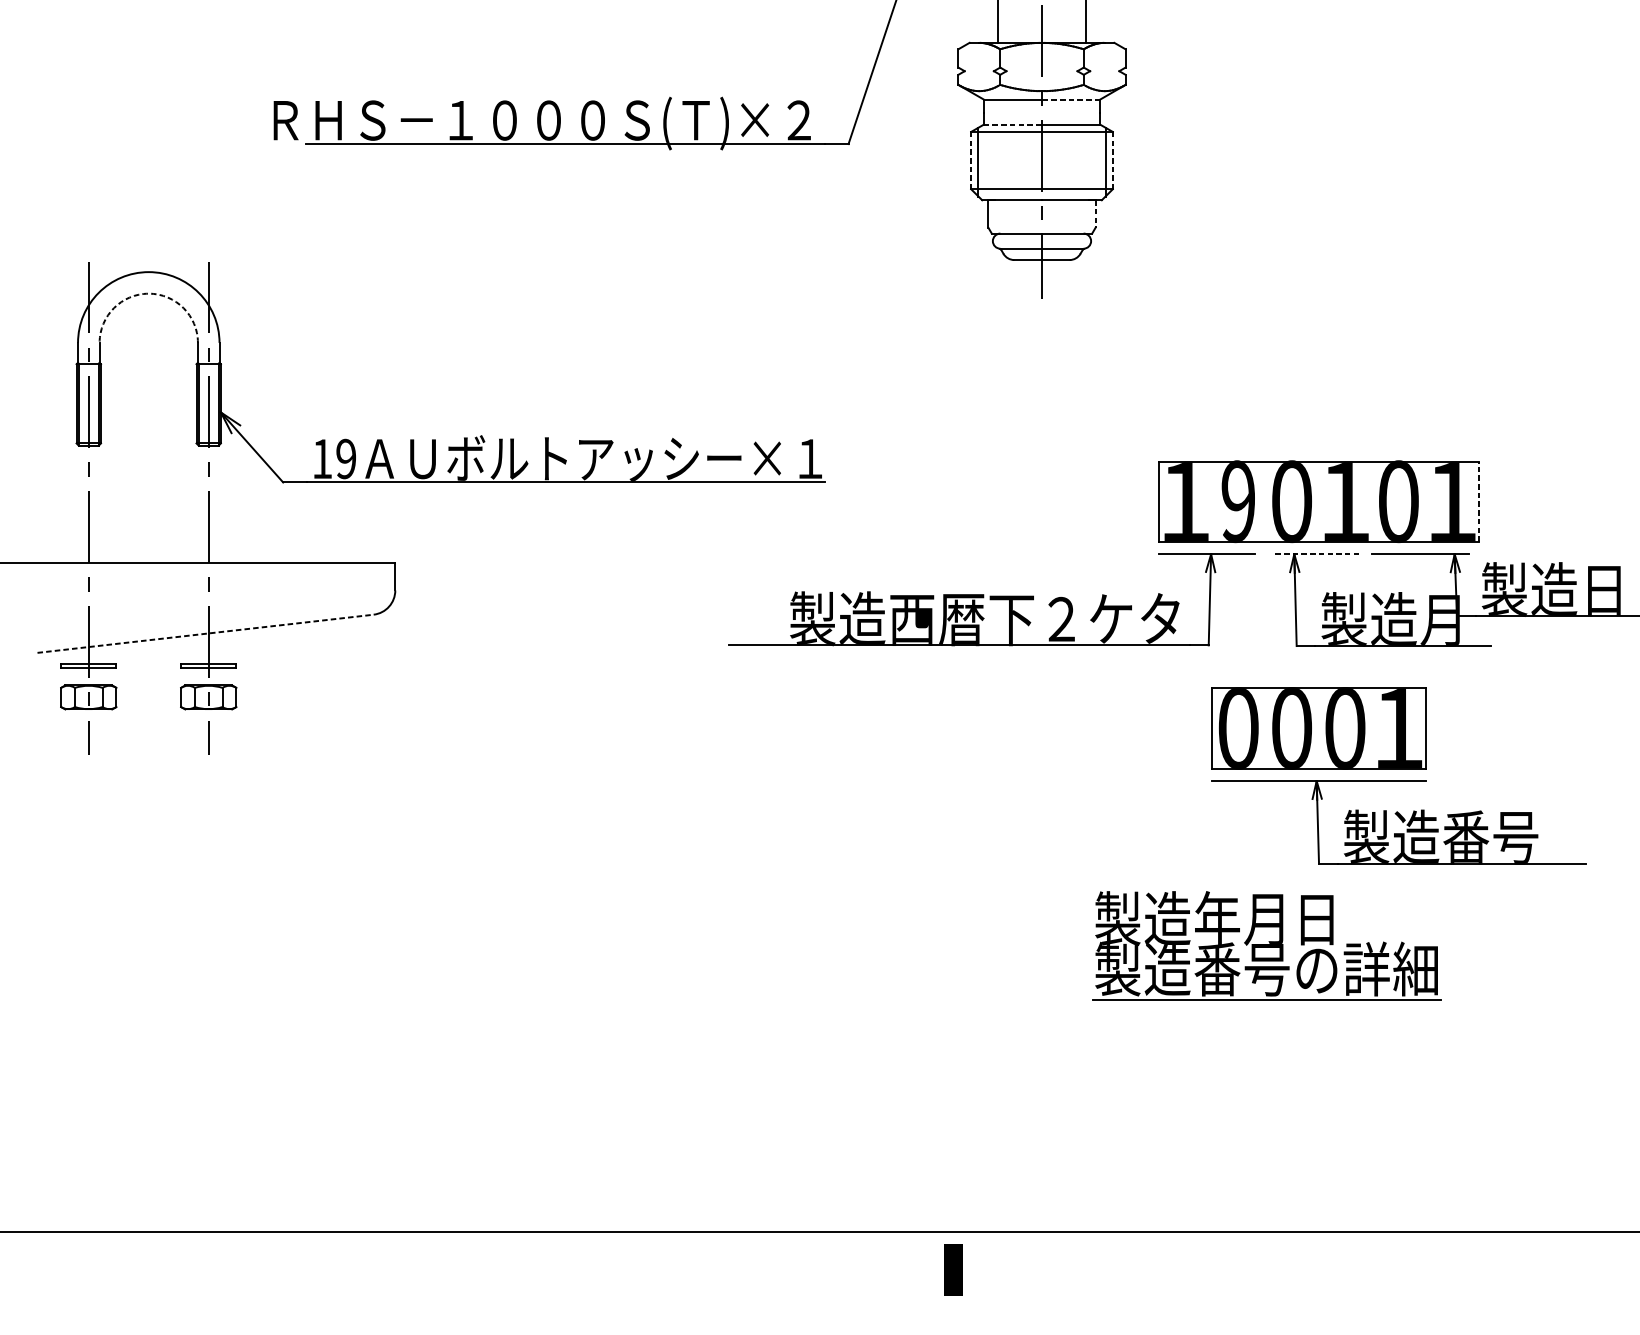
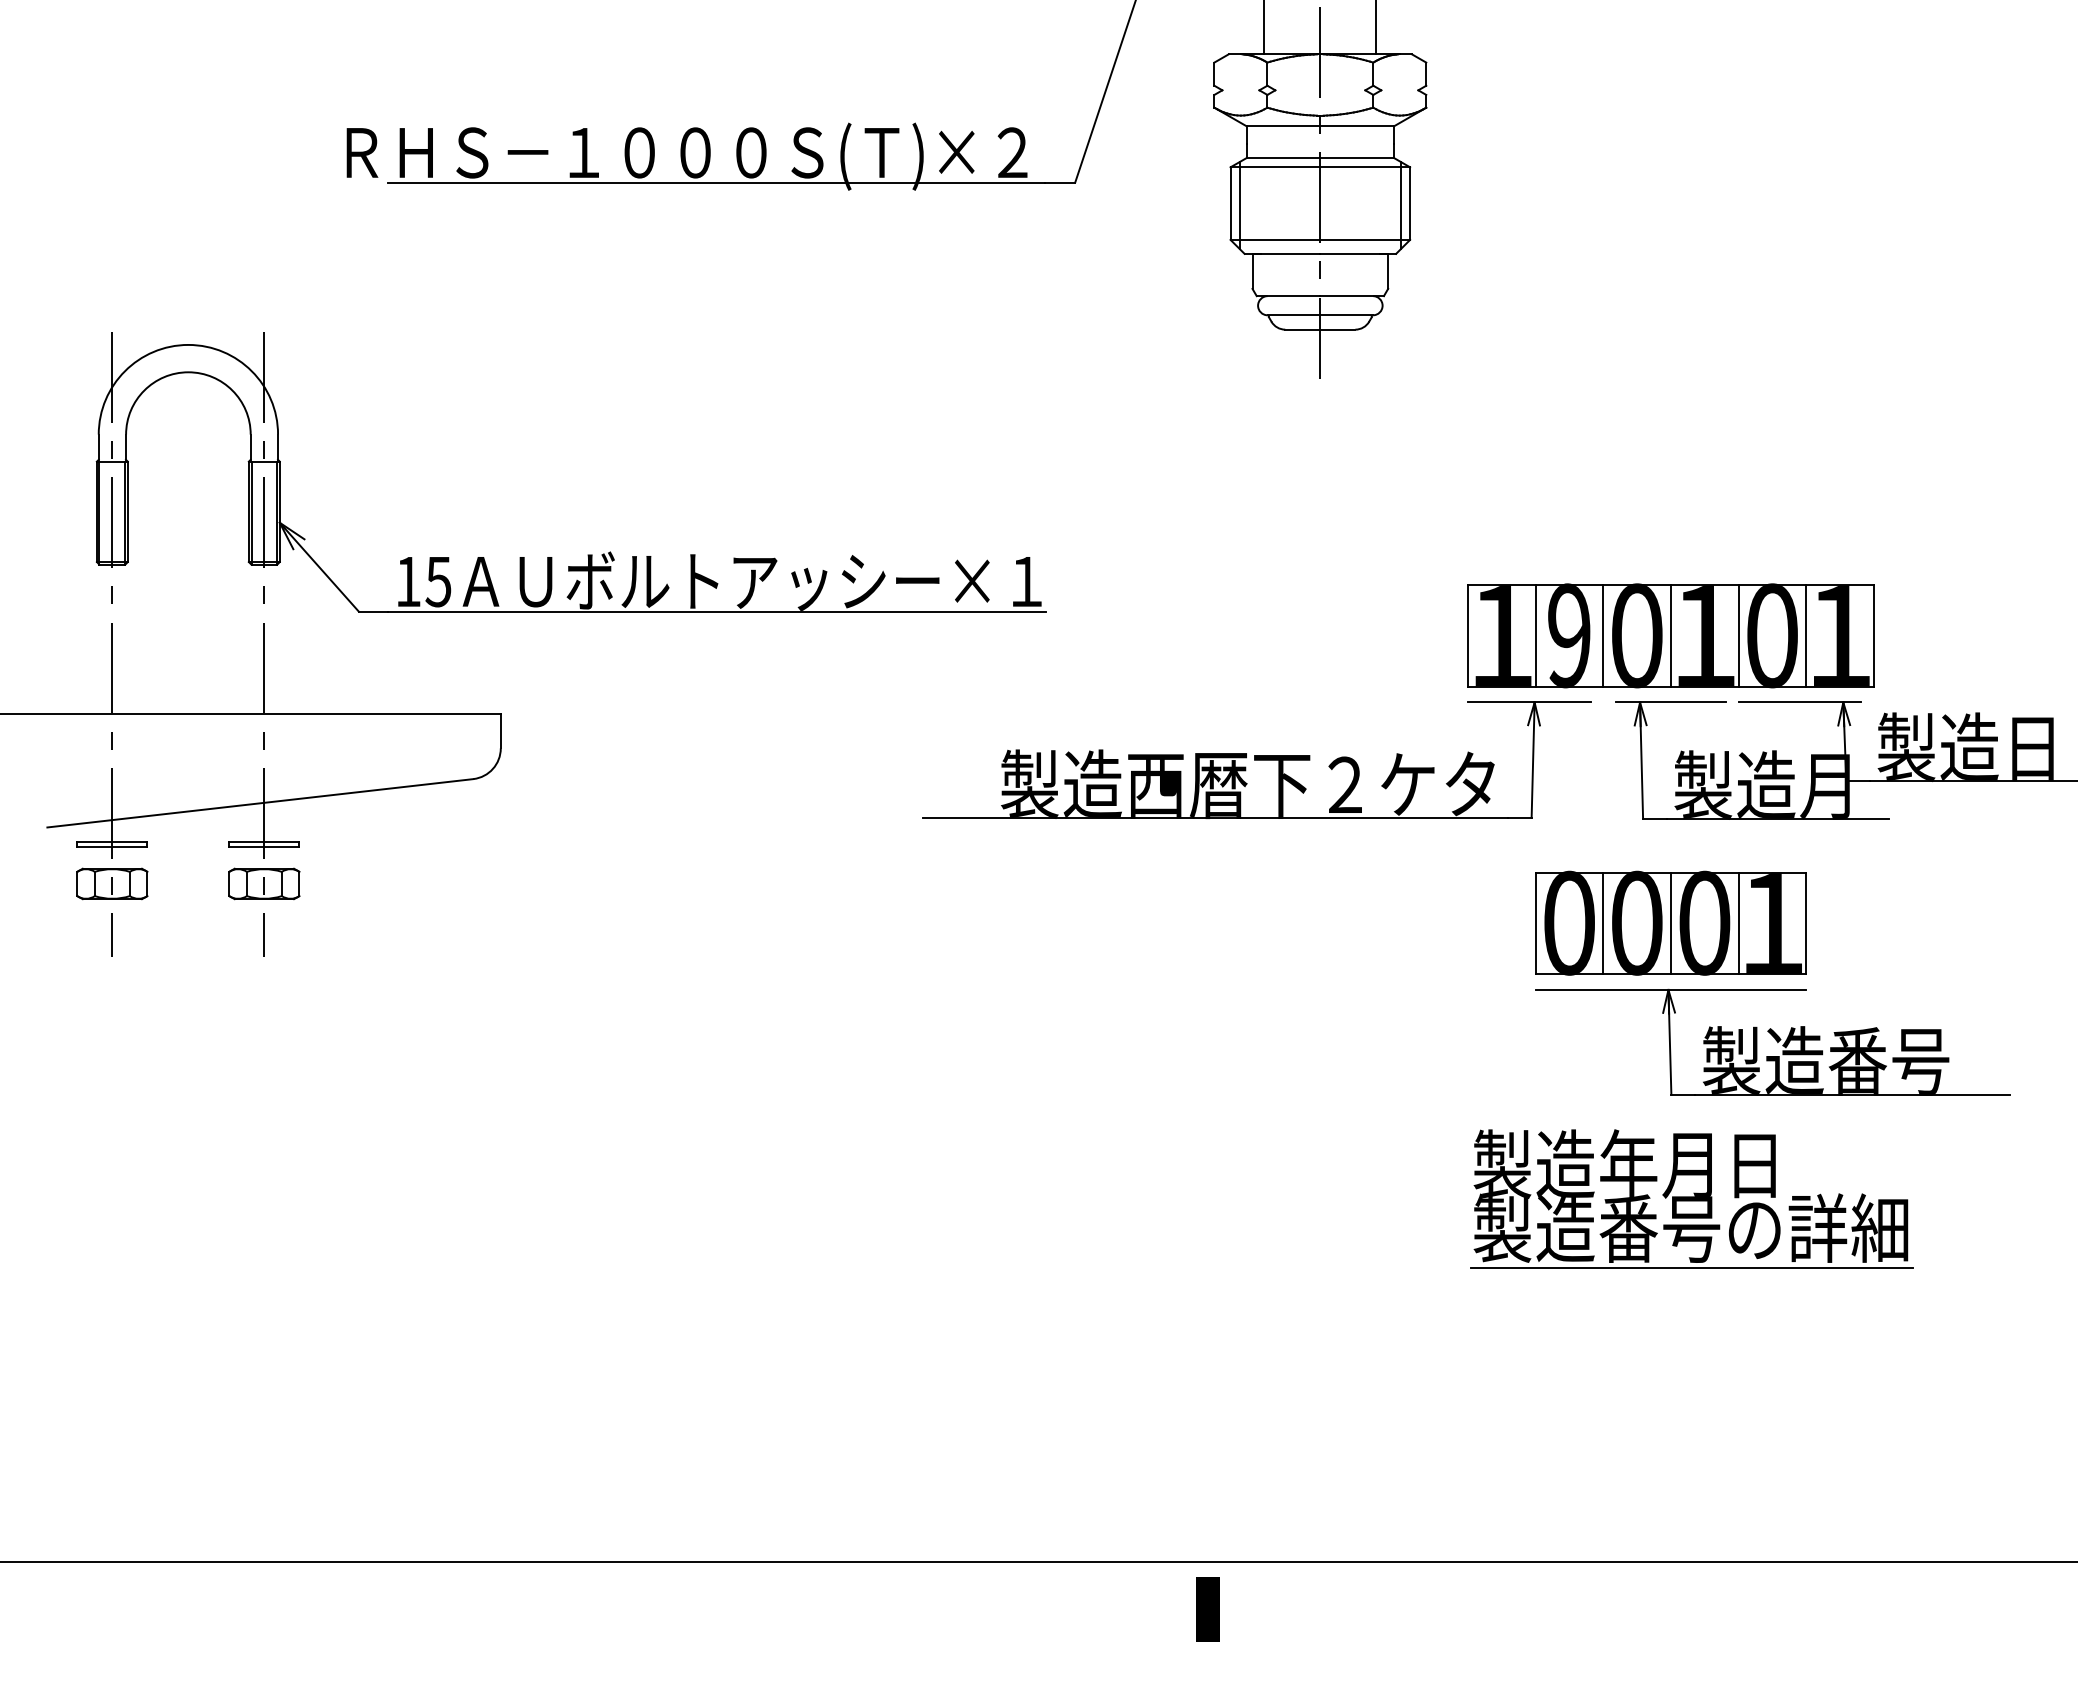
line: (1071, 99) -> (1357, 126), dashed -> solid
line: (1012, 124) -> (1283, 158), dashed -> solid
line: (971, 161) -> (1230, 204), dashed -> solid
line: (1113, 161) -> (1410, 204), dashed -> solid
line: (1095, 214) -> (1388, 271), dashed -> solid
arc: (148, 293) -> (188, 372), dashed -> solid
text: (346, 458) -> (438, 581), 19 -> 15
line: (1211, 501) -> (1535, 635), added
line: (1265, 501) -> (1603, 635), added
line: (1319, 501) -> (1671, 635), added
line: (1371, 501) -> (1738, 635), added
line: (1425, 501) -> (1806, 635), added
line: (1479, 501) -> (1874, 635), dashed -> solid
line: (1319, 554) -> (1671, 702), dashed -> solid
line: (205, 633) -> (260, 803), dashed -> solid
line: (1265, 728) -> (1603, 923), added
line: (1319, 728) -> (1671, 923), added
line: (1371, 728) -> (1738, 923), added
part: (1267, 945) -> (1691, 1198), moved

